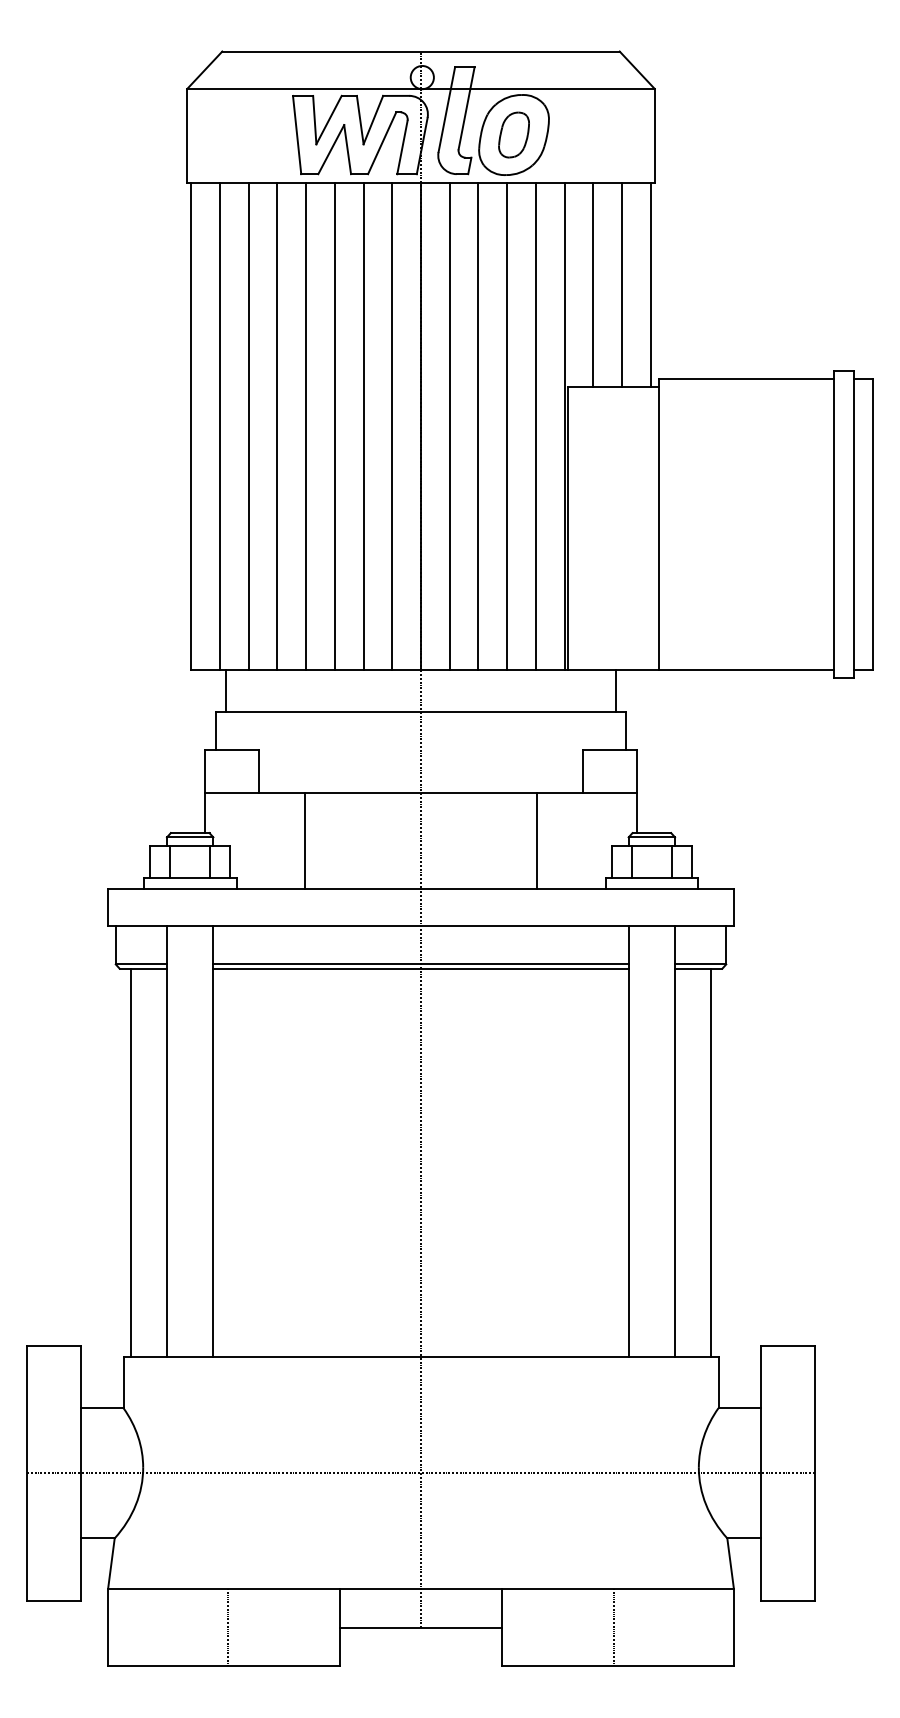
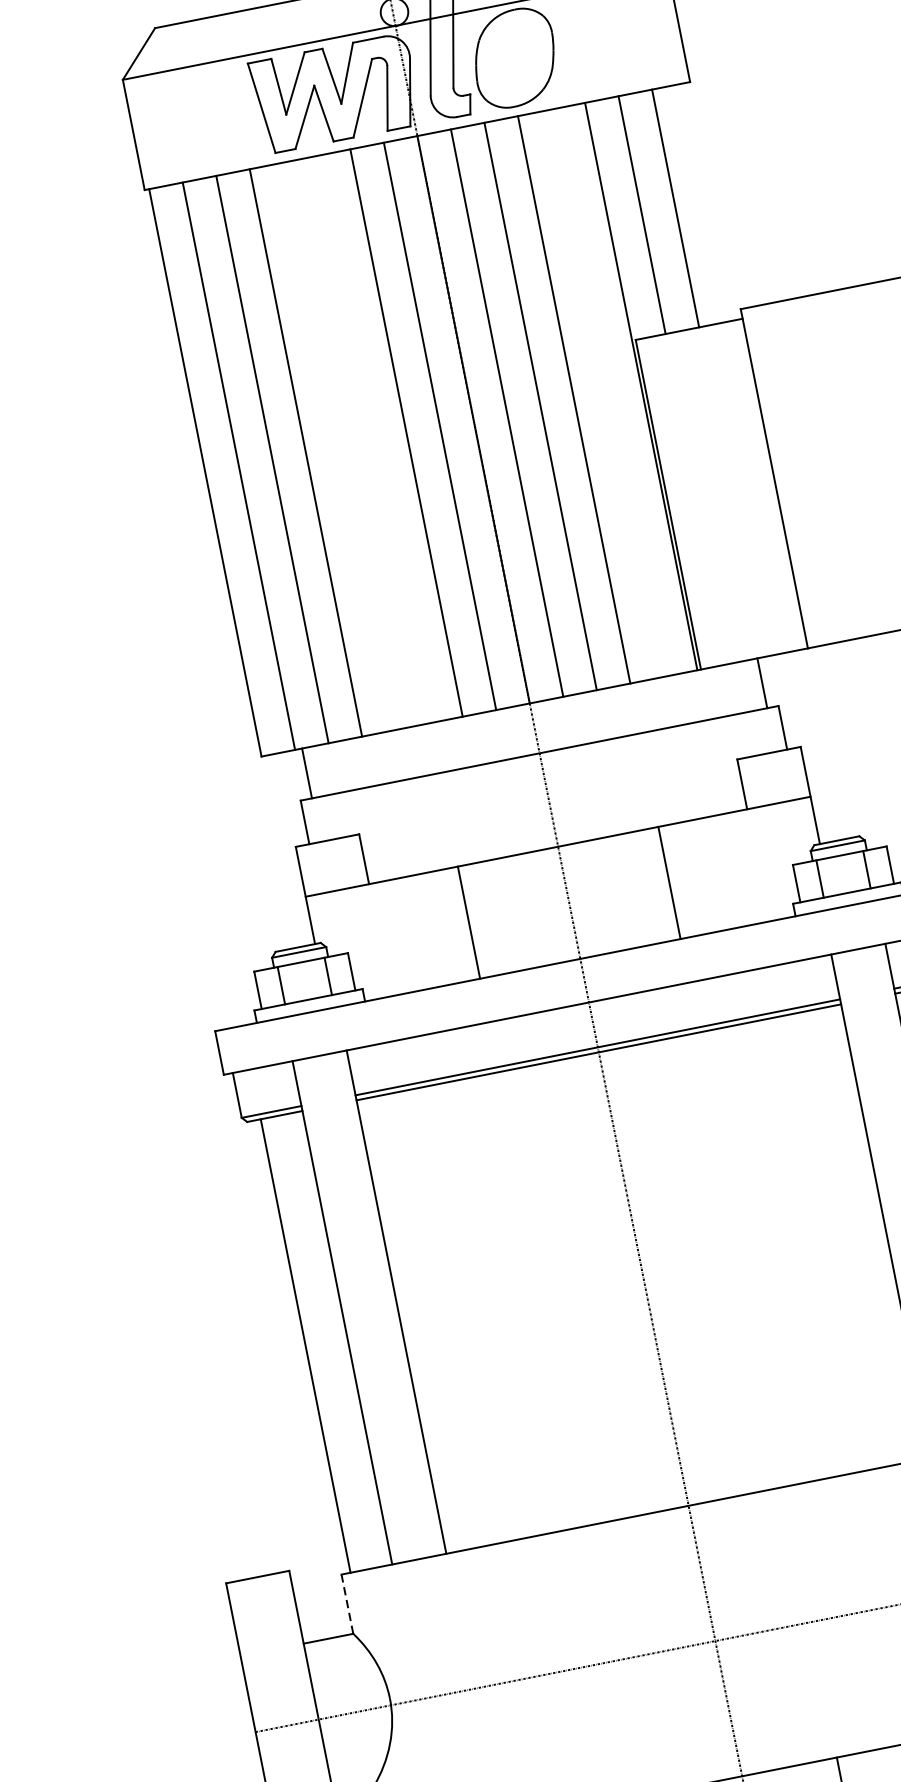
part: (513, 134) -> (514, 57), removed
line: (650, 285) -> (708, 202), removed
line: (306, 426) -> (339, 446), removed
line: (334, 426) -> (372, 439), removed
line: (535, 426) -> (607, 393), removed
line: (305, 840) -> (469, 922), moved
line: (536, 840) -> (668, 883), moved
line: (123, 1382) -> (347, 1603), solid -> dashed

